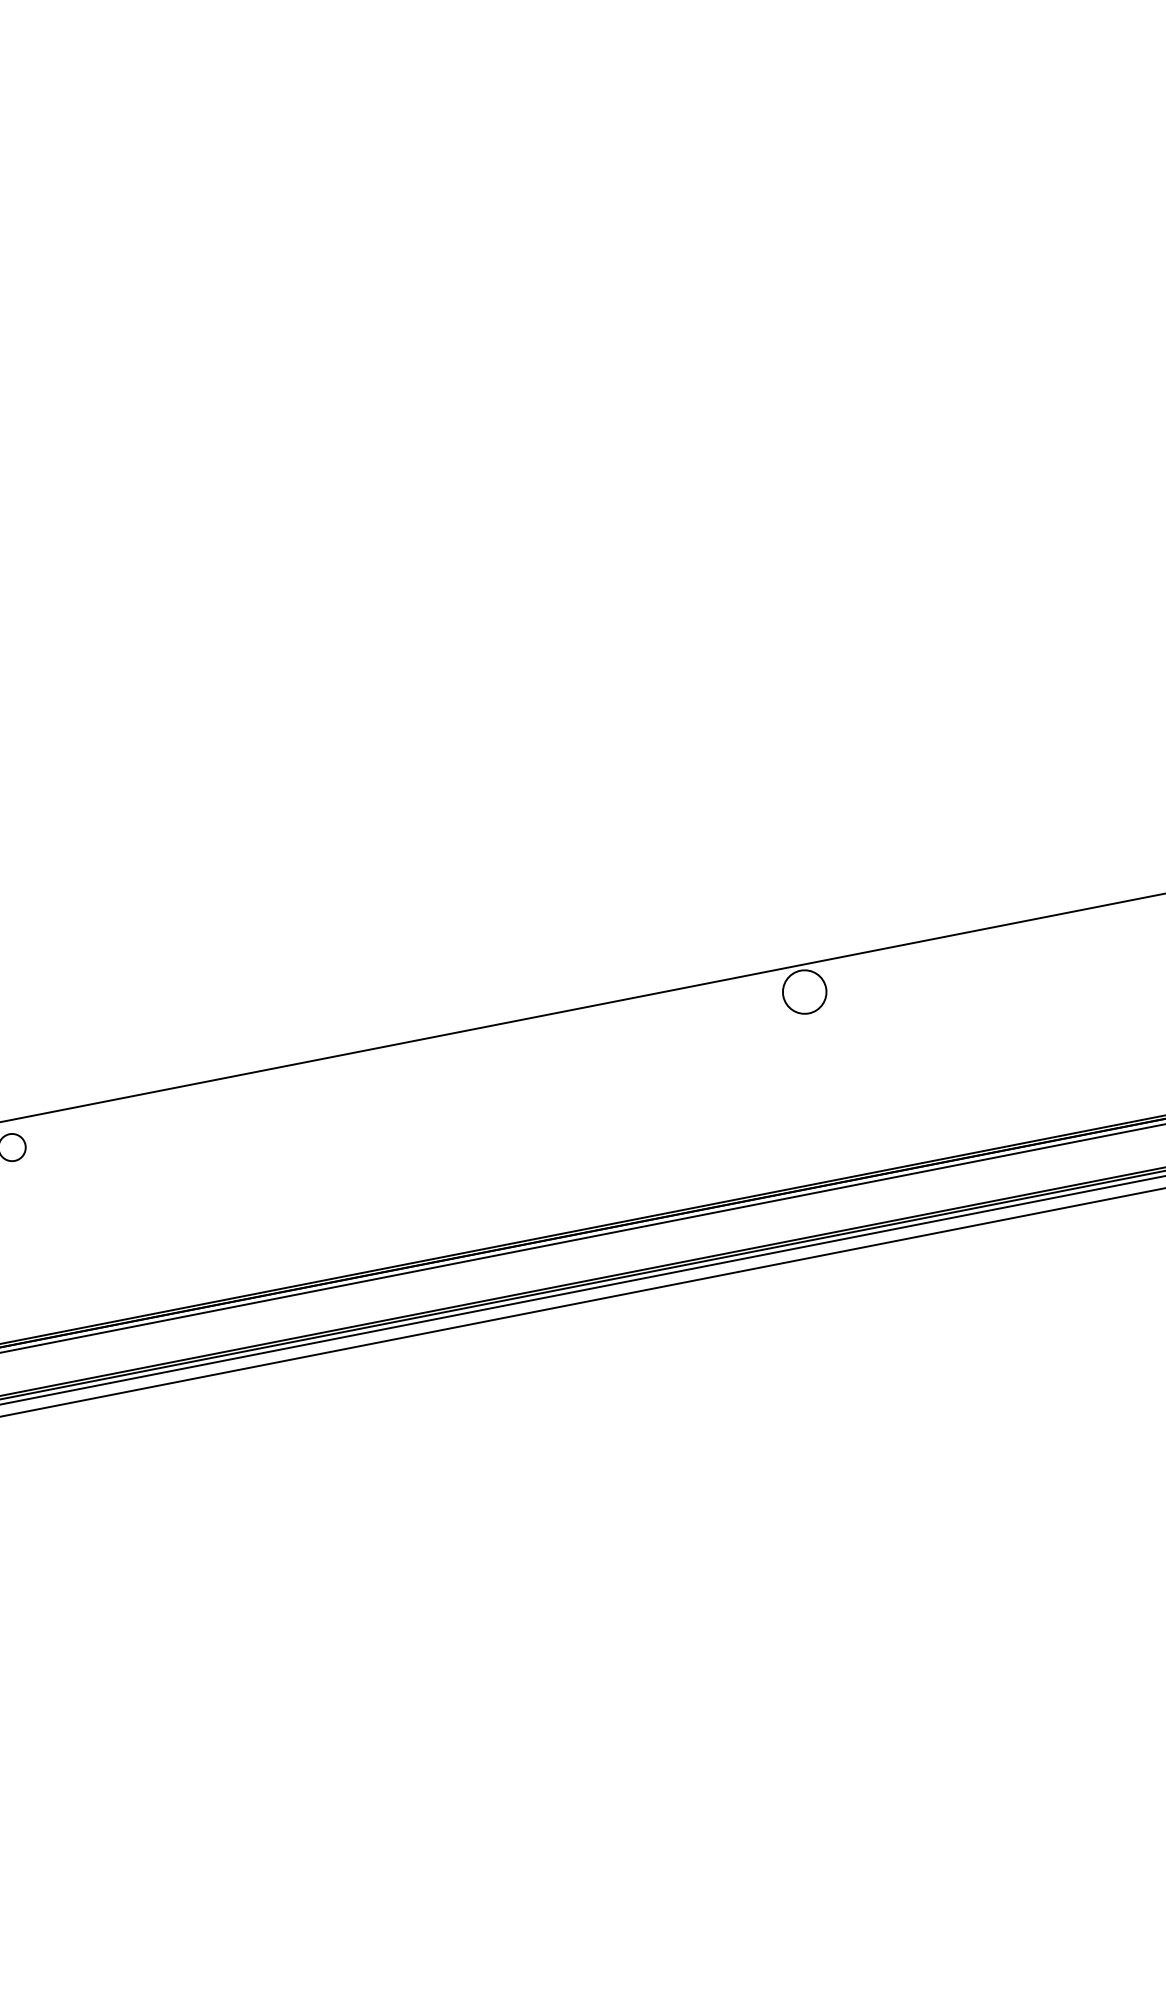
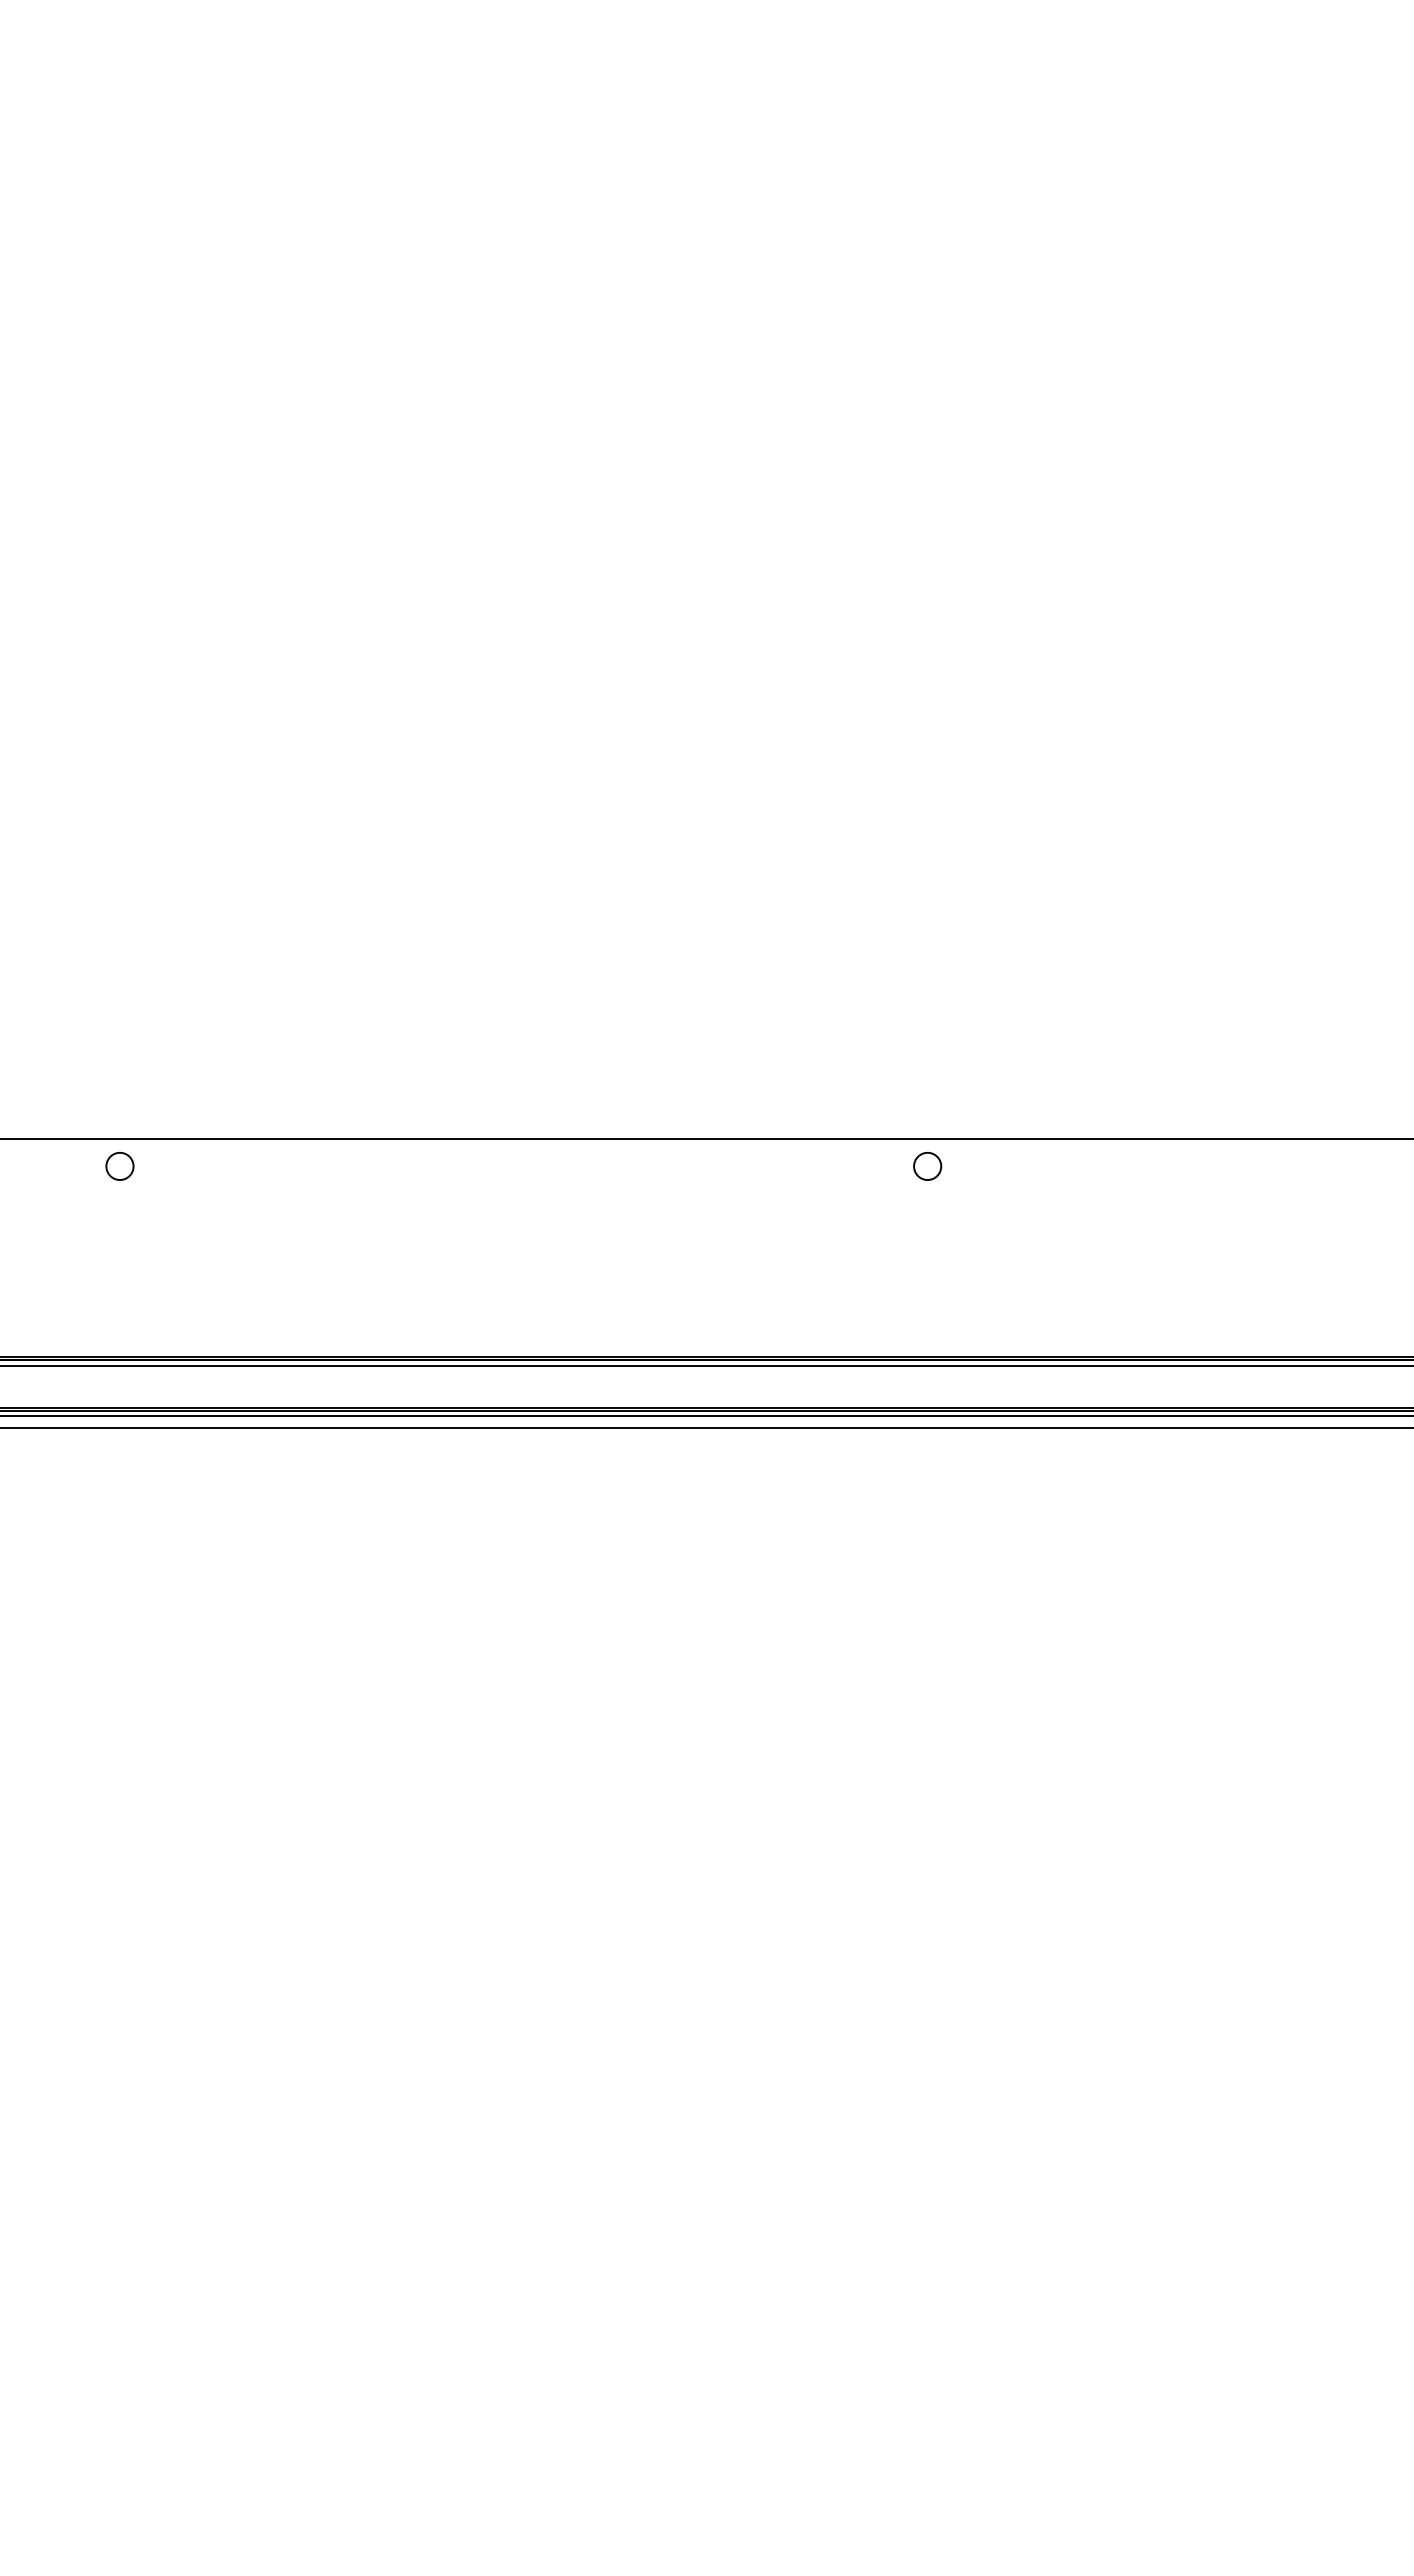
circle: (804, 992) -> (927, 1166), size x0.62

